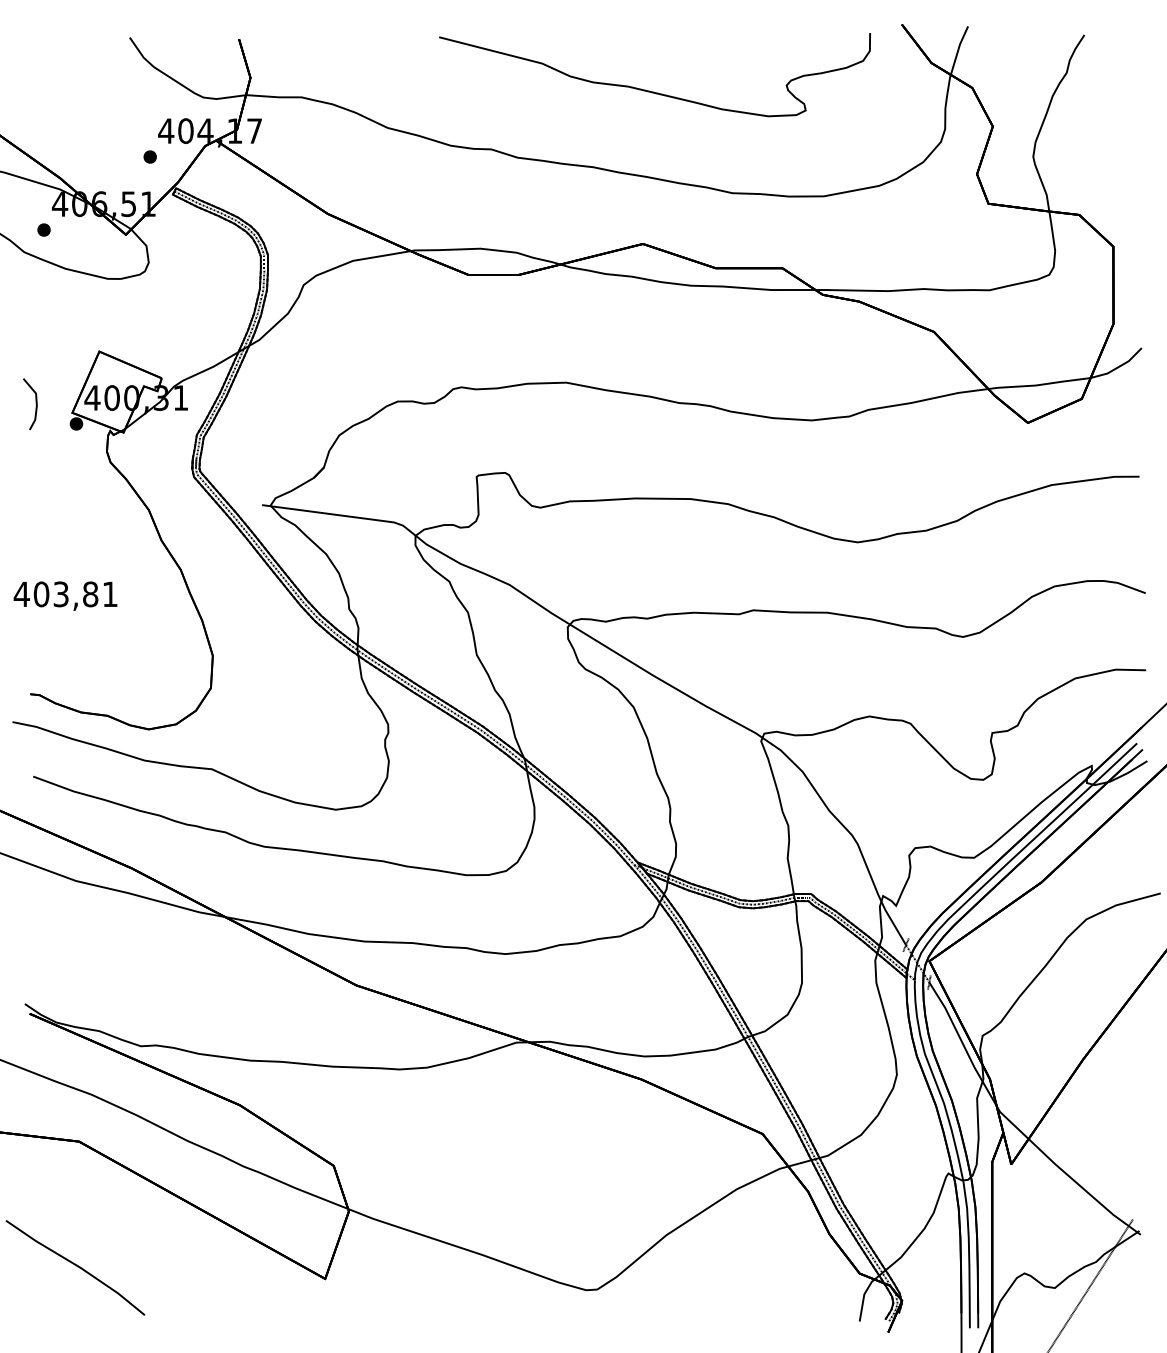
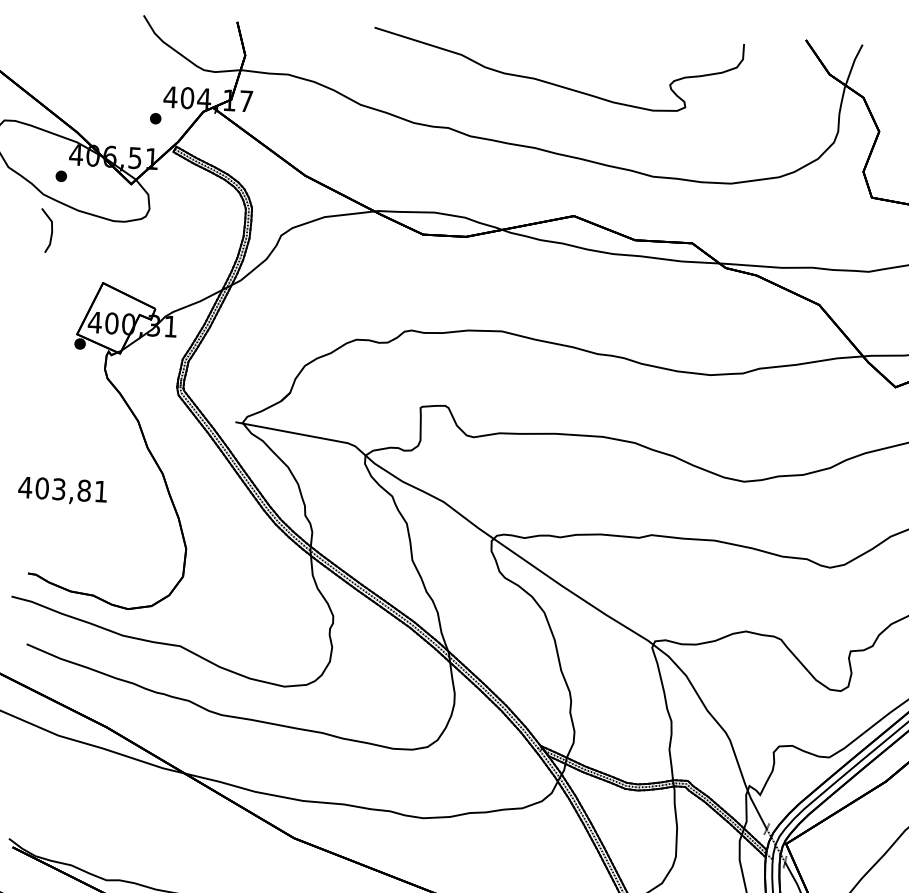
part: (649, 90) -> (552, 83), moved
line: (35, 404) -> (51, 231), moved

